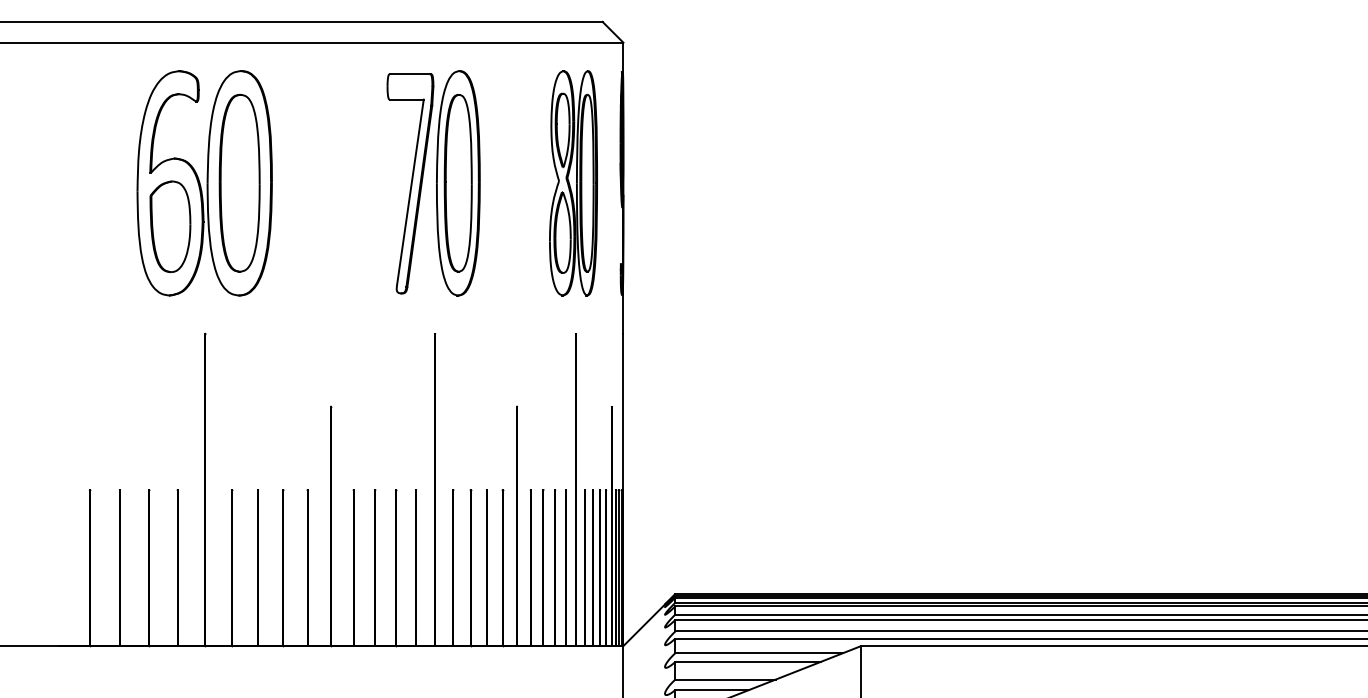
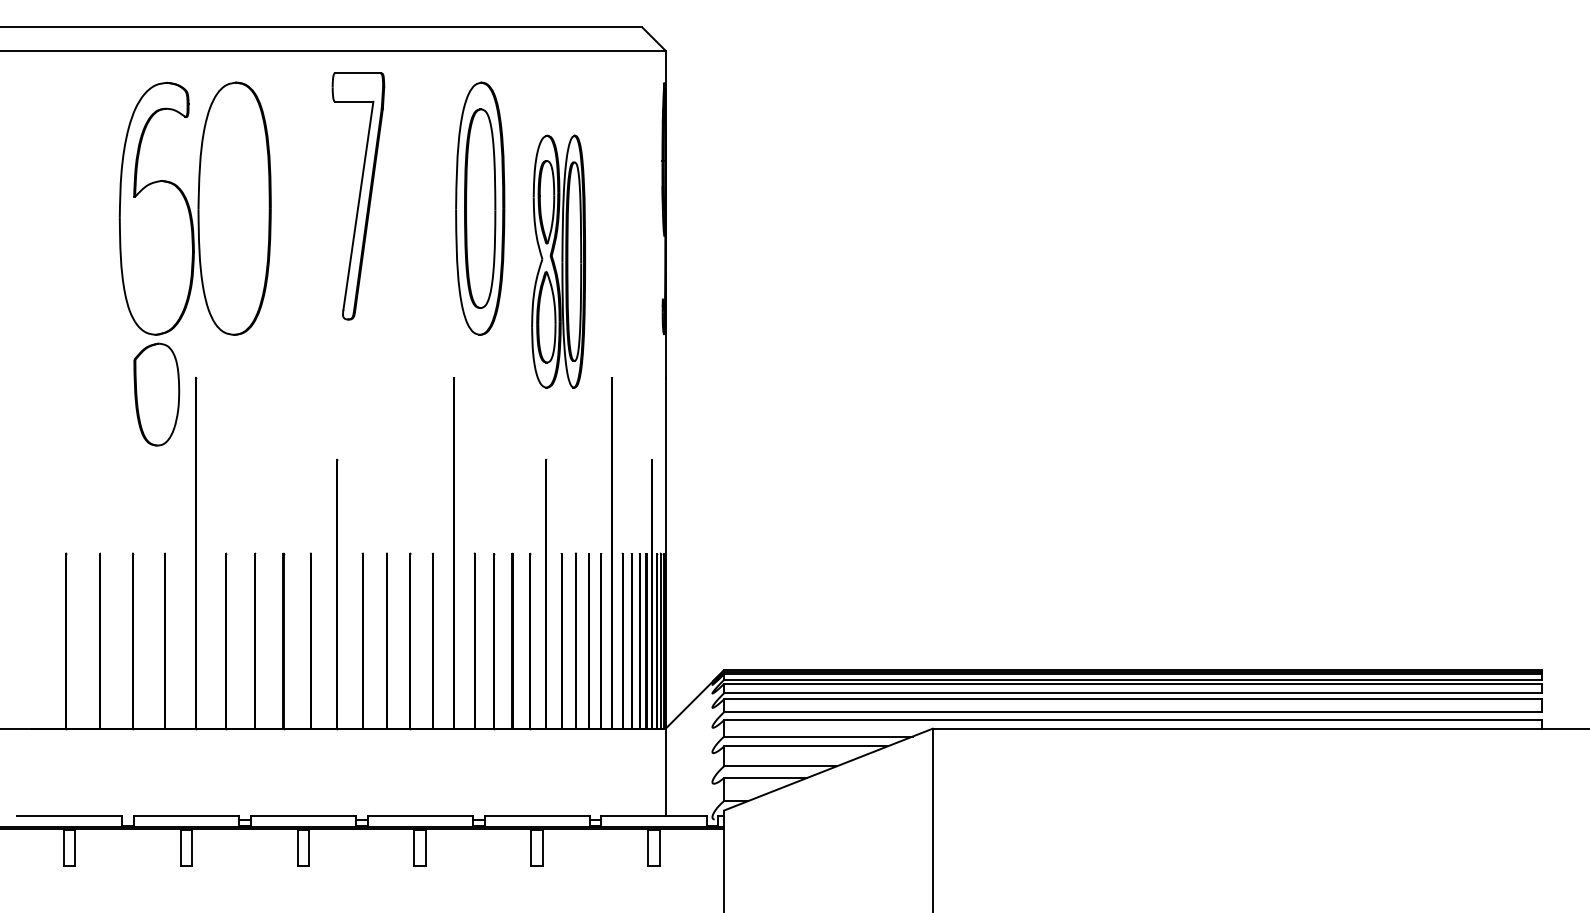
part: (239, 183) -> (234, 208), removed
part: (410, 183) -> (358, 196), moved
part: (573, 183) -> (558, 261), moved
part: (170, 226) -> (156, 394), moved

